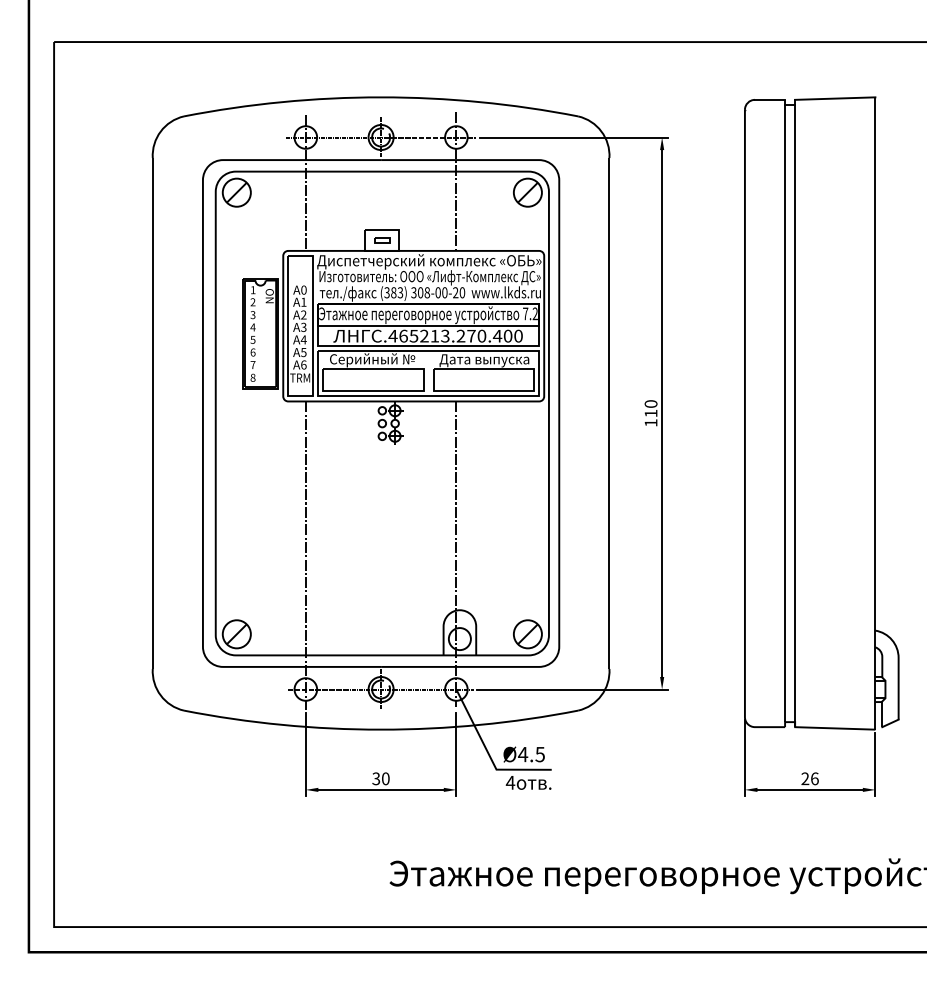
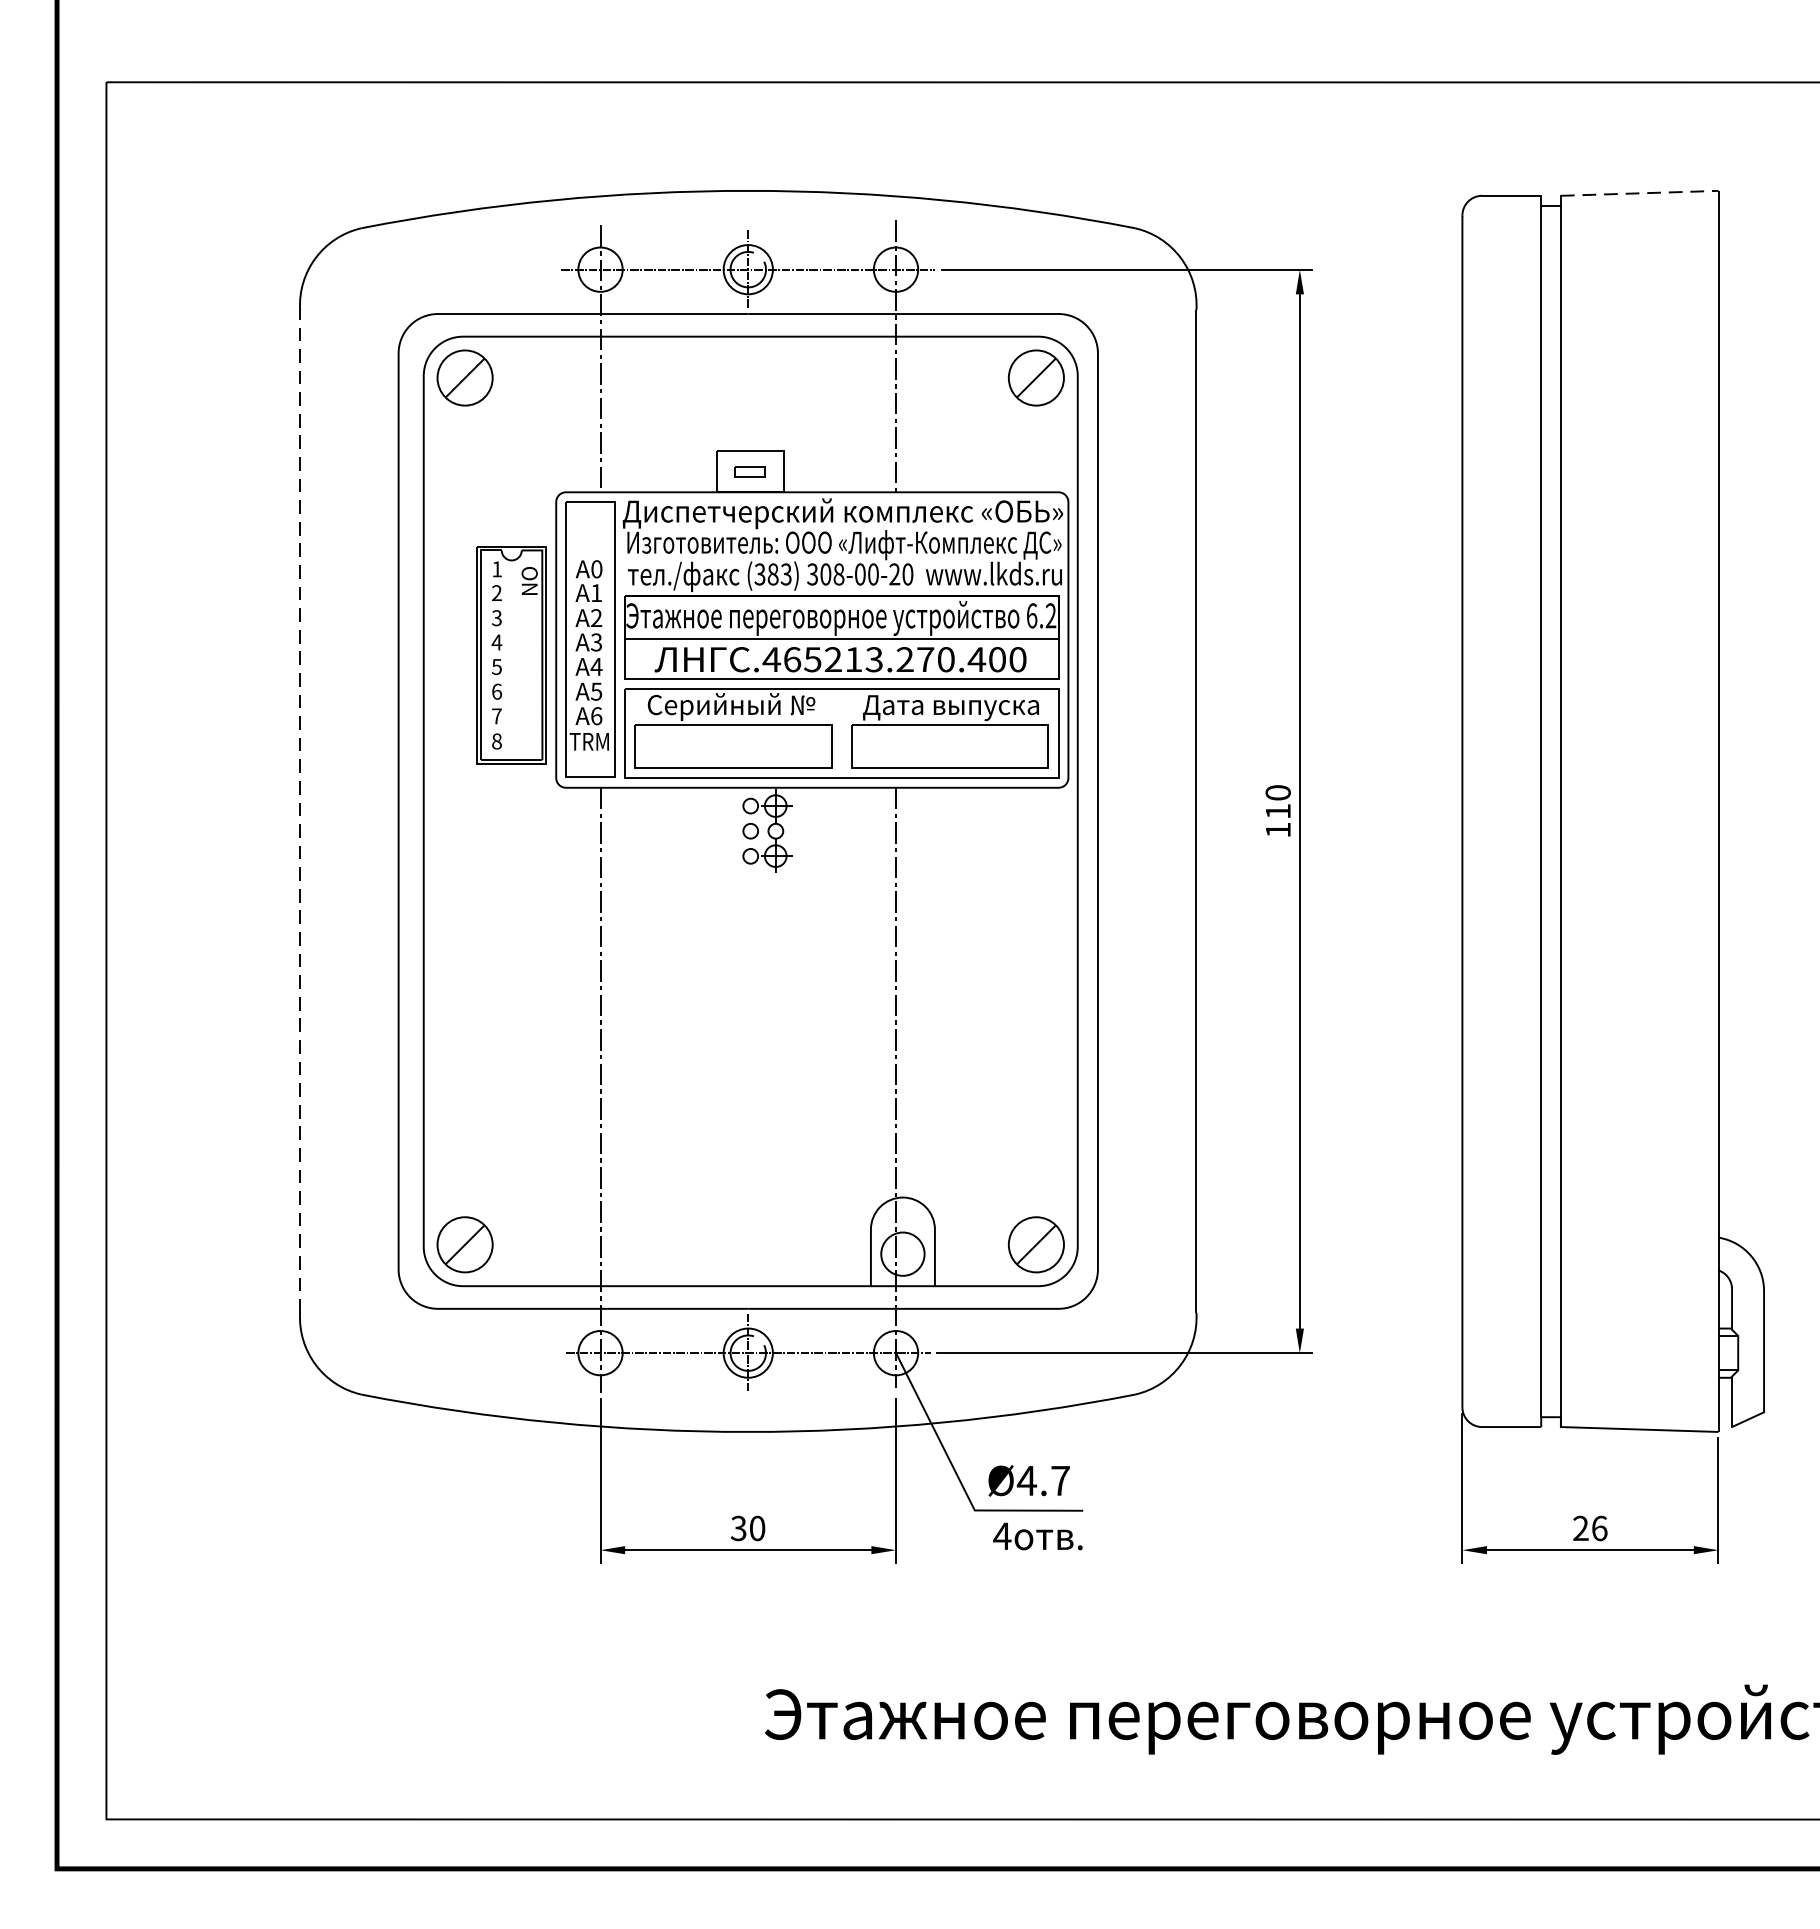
line: (835, 98) -> (1640, 193), solid -> dashed
text: (525, 313) -> (1031, 615), 7.2 -> 6.2
line: (152, 413) -> (299, 811), solid -> dashed
text: (539, 754) -> (1059, 1480), Ø4.5 -> Ø4.7

